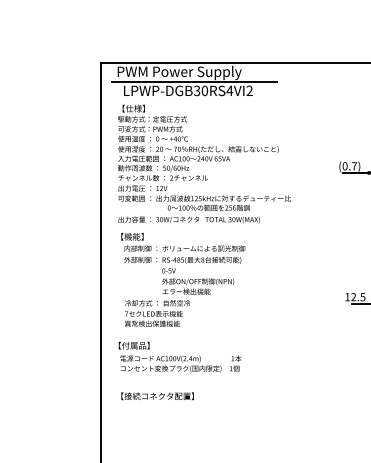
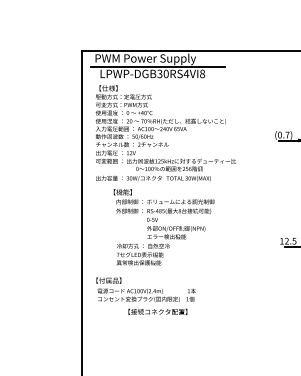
text: (249, 90) -> (202, 73), LPWP-DGB30RS4VI2 -> LPWP-DGB30RS4VI8
text: (183, 279) -> (164, 226), moved
text: (157, 396) -> (157, 312), moved

